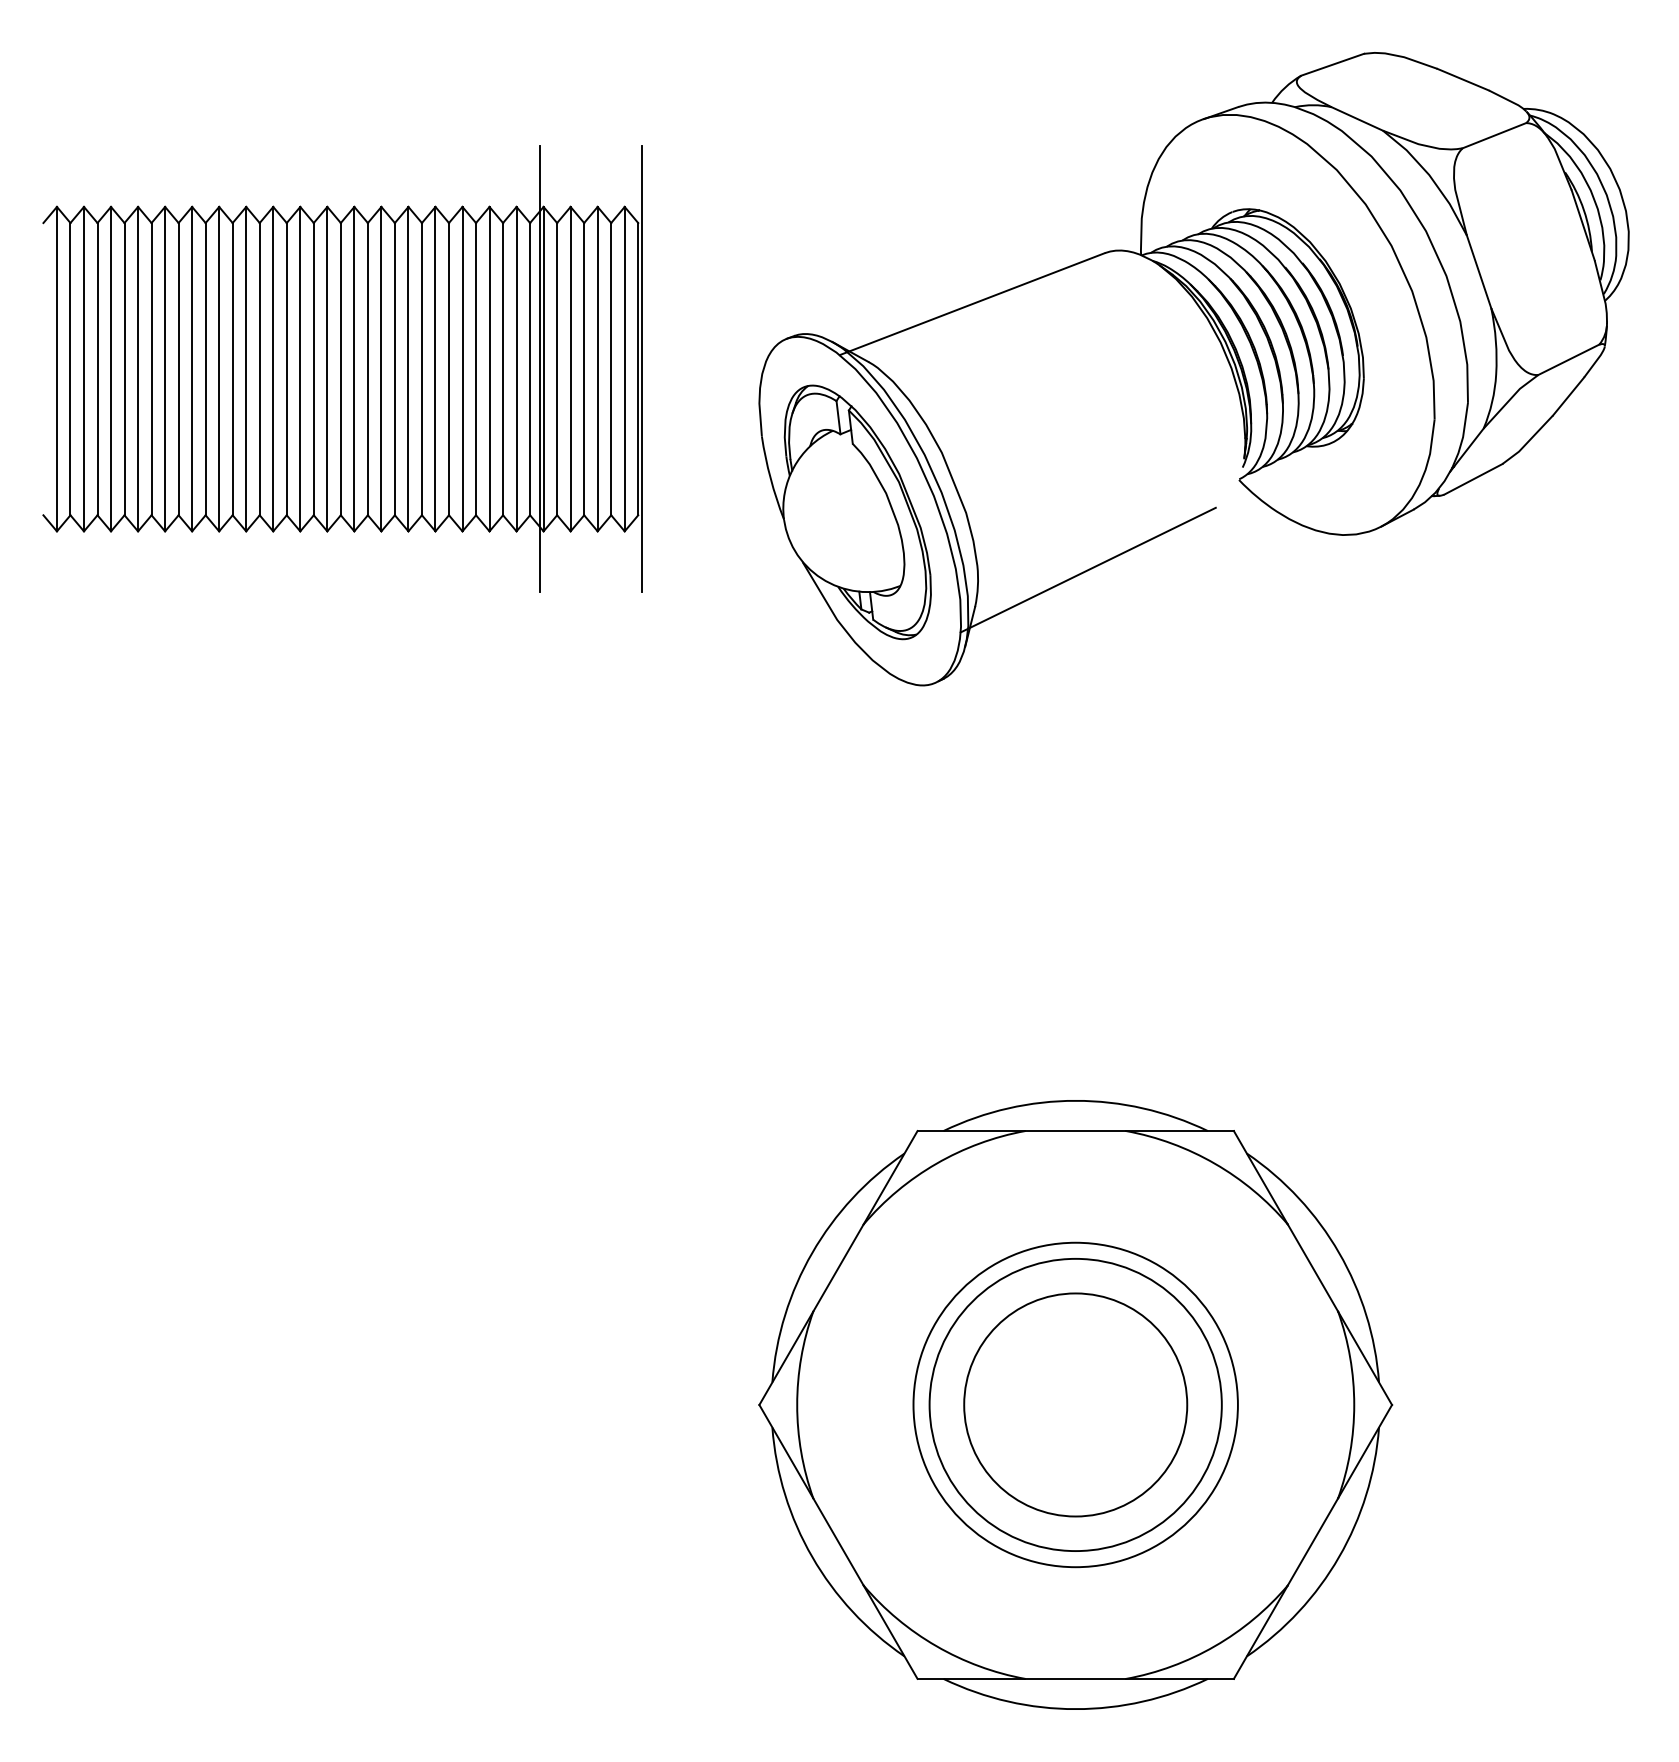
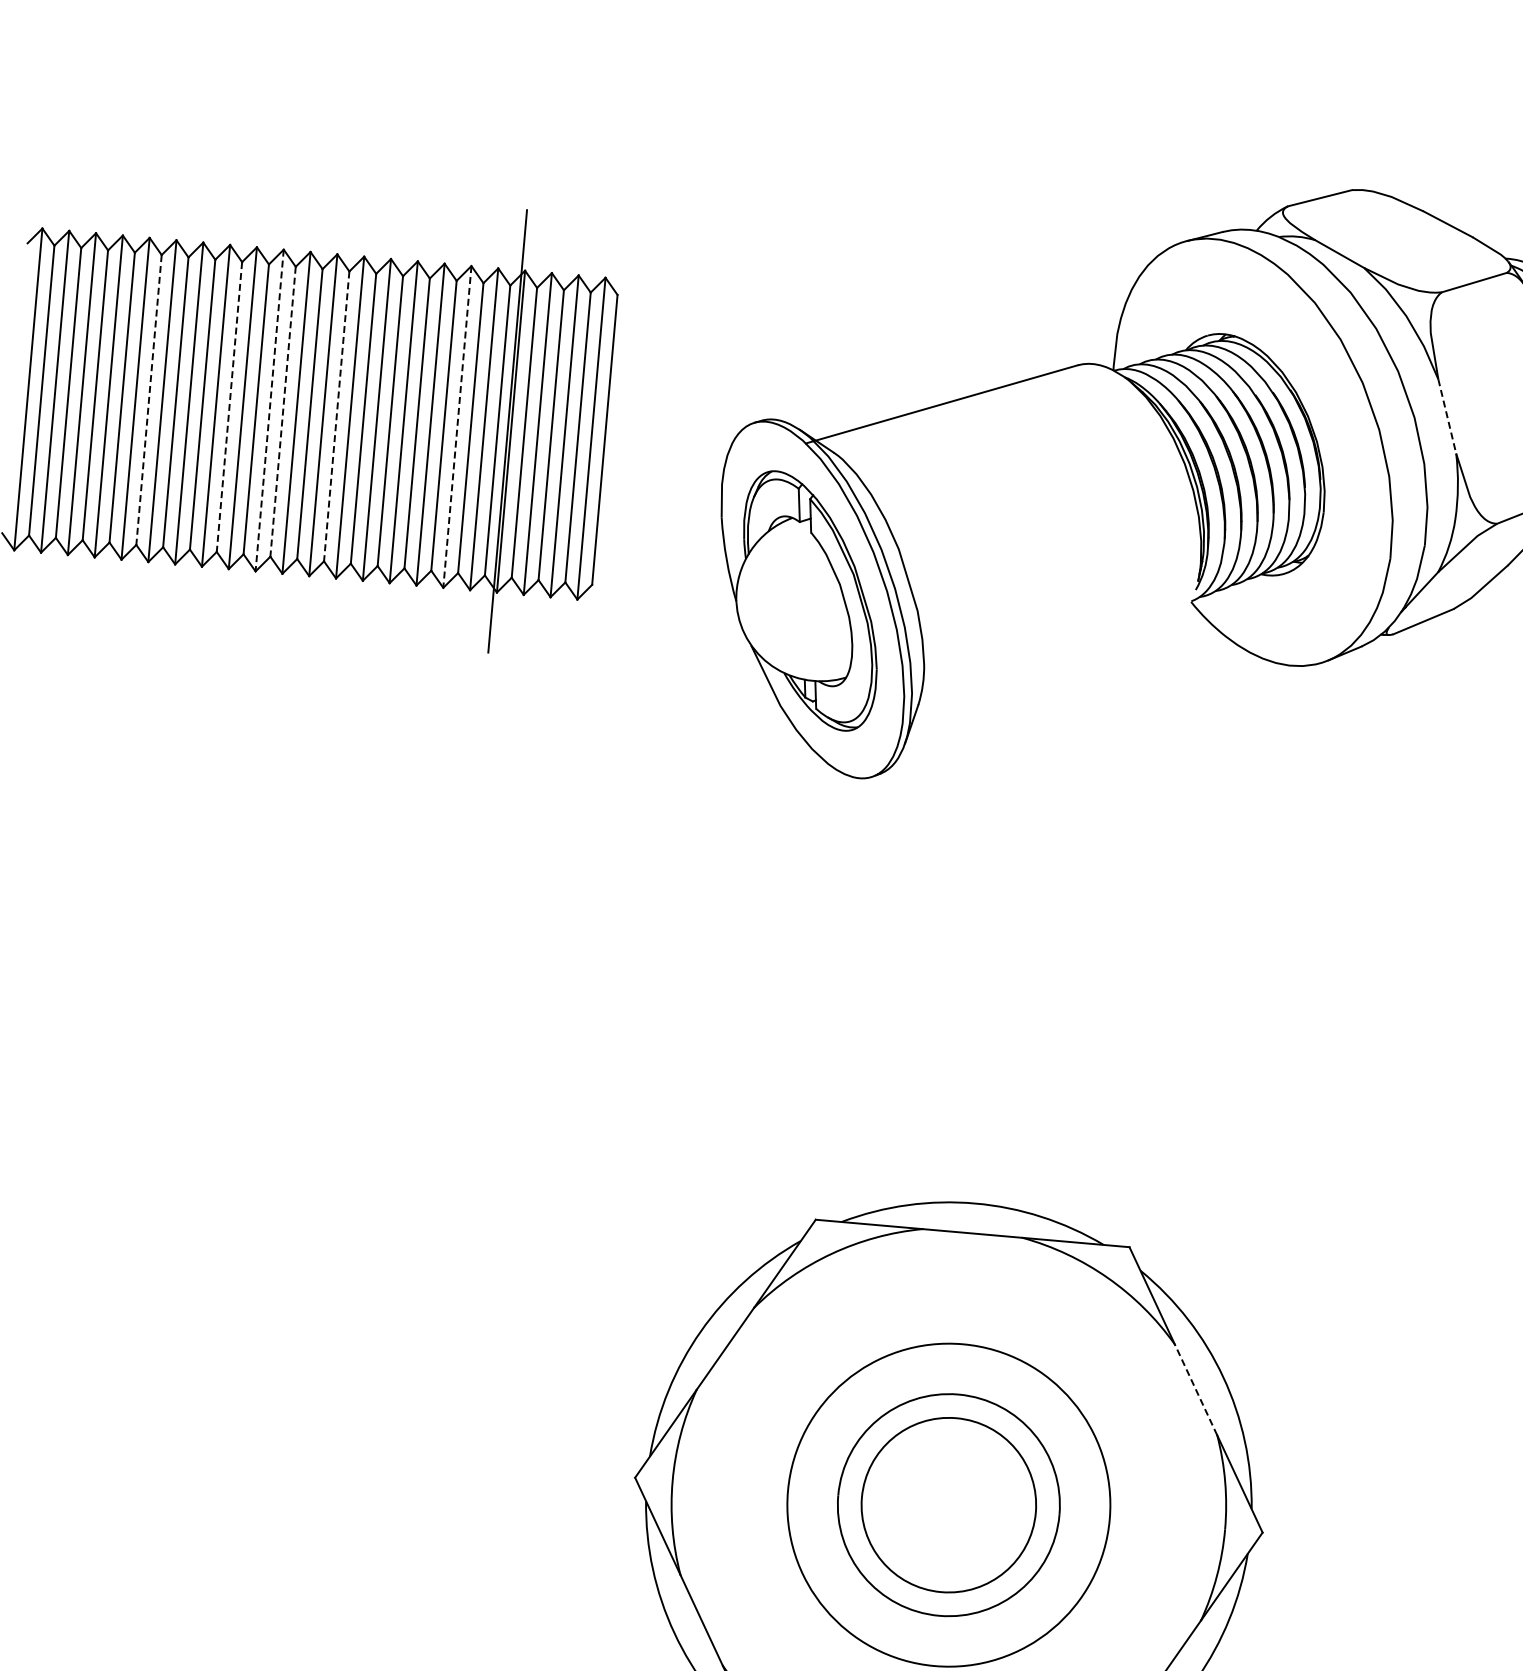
line: (1479, 272) -> (1447, 417), solid -> dashed
line: (178, 369) -> (148, 400), solid -> dashed
line: (259, 369) -> (229, 407), solid -> dashed
line: (300, 369) -> (269, 410), solid -> dashed
line: (313, 369) -> (282, 412), solid -> dashed
line: (367, 369) -> (336, 416), solid -> dashed
line: (489, 369) -> (457, 427), solid -> dashed
line: (641, 369) -> (608, 440), removed
line: (1087, 569) -> (1033, 677), removed
line: (1312, 1267) -> (1195, 1389), solid -> dashed
circle: (1075, 1404) -> (948, 1504), size x0.6

